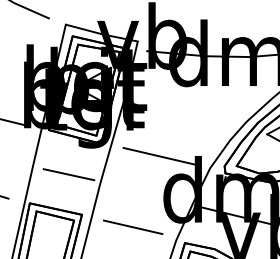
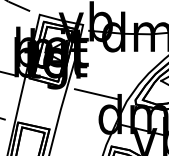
line: (68, 173) -> (41, 104), removed
line: (133, 226) -> (80, 136), removed

